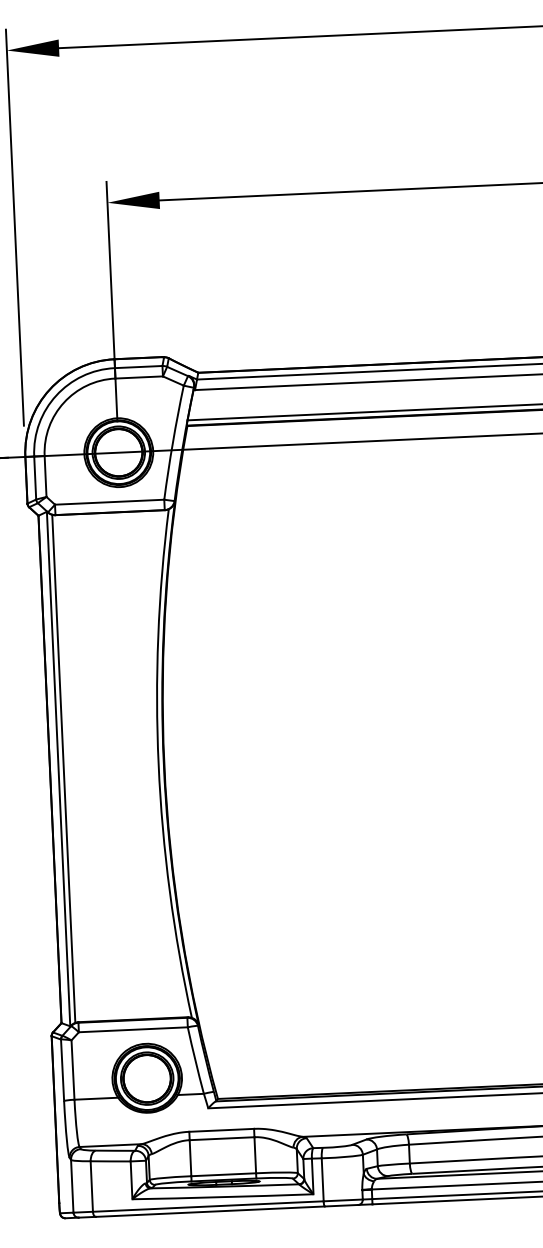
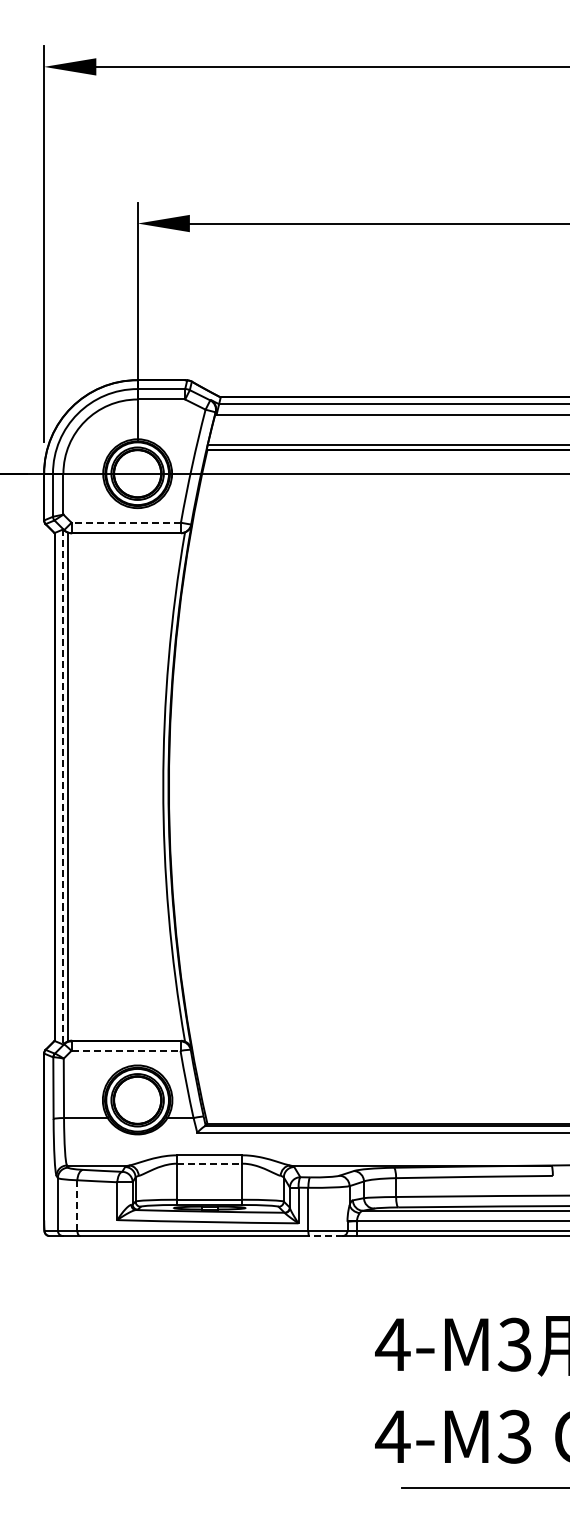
line: (109, 501) -> (126, 522), solid -> dashed
line: (58, 769) -> (63, 787), solid -> dashed
line: (133, 1029) -> (126, 1050), solid -> dashed
line: (222, 1138) -> (210, 1163), solid -> dashed
line: (91, 1186) -> (77, 1205), solid -> dashed
line: (341, 1206) -> (325, 1236), solid -> dashed

